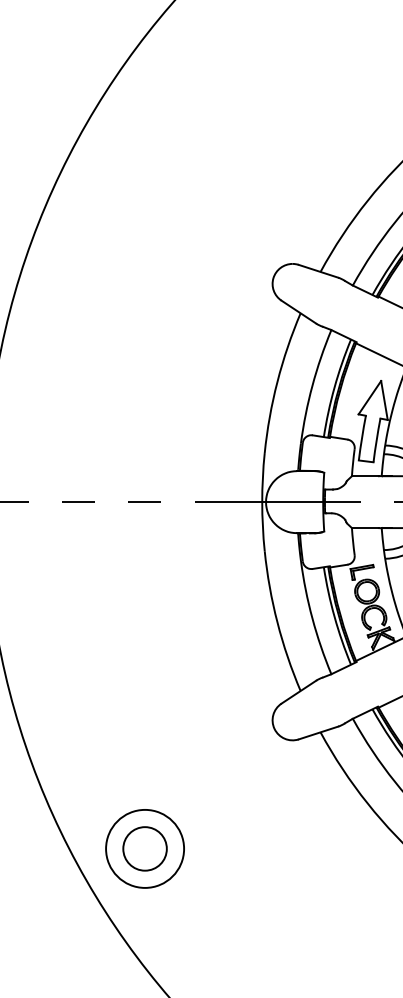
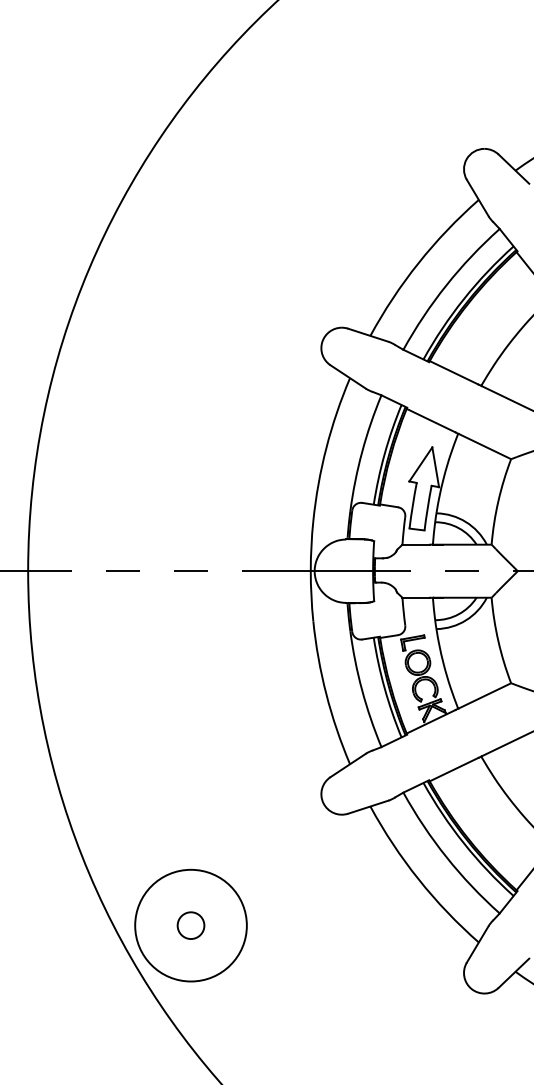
circle: (144, 848) -> (190, 925), size x0.6
circle: (144, 848) -> (190, 925), size x1.4

